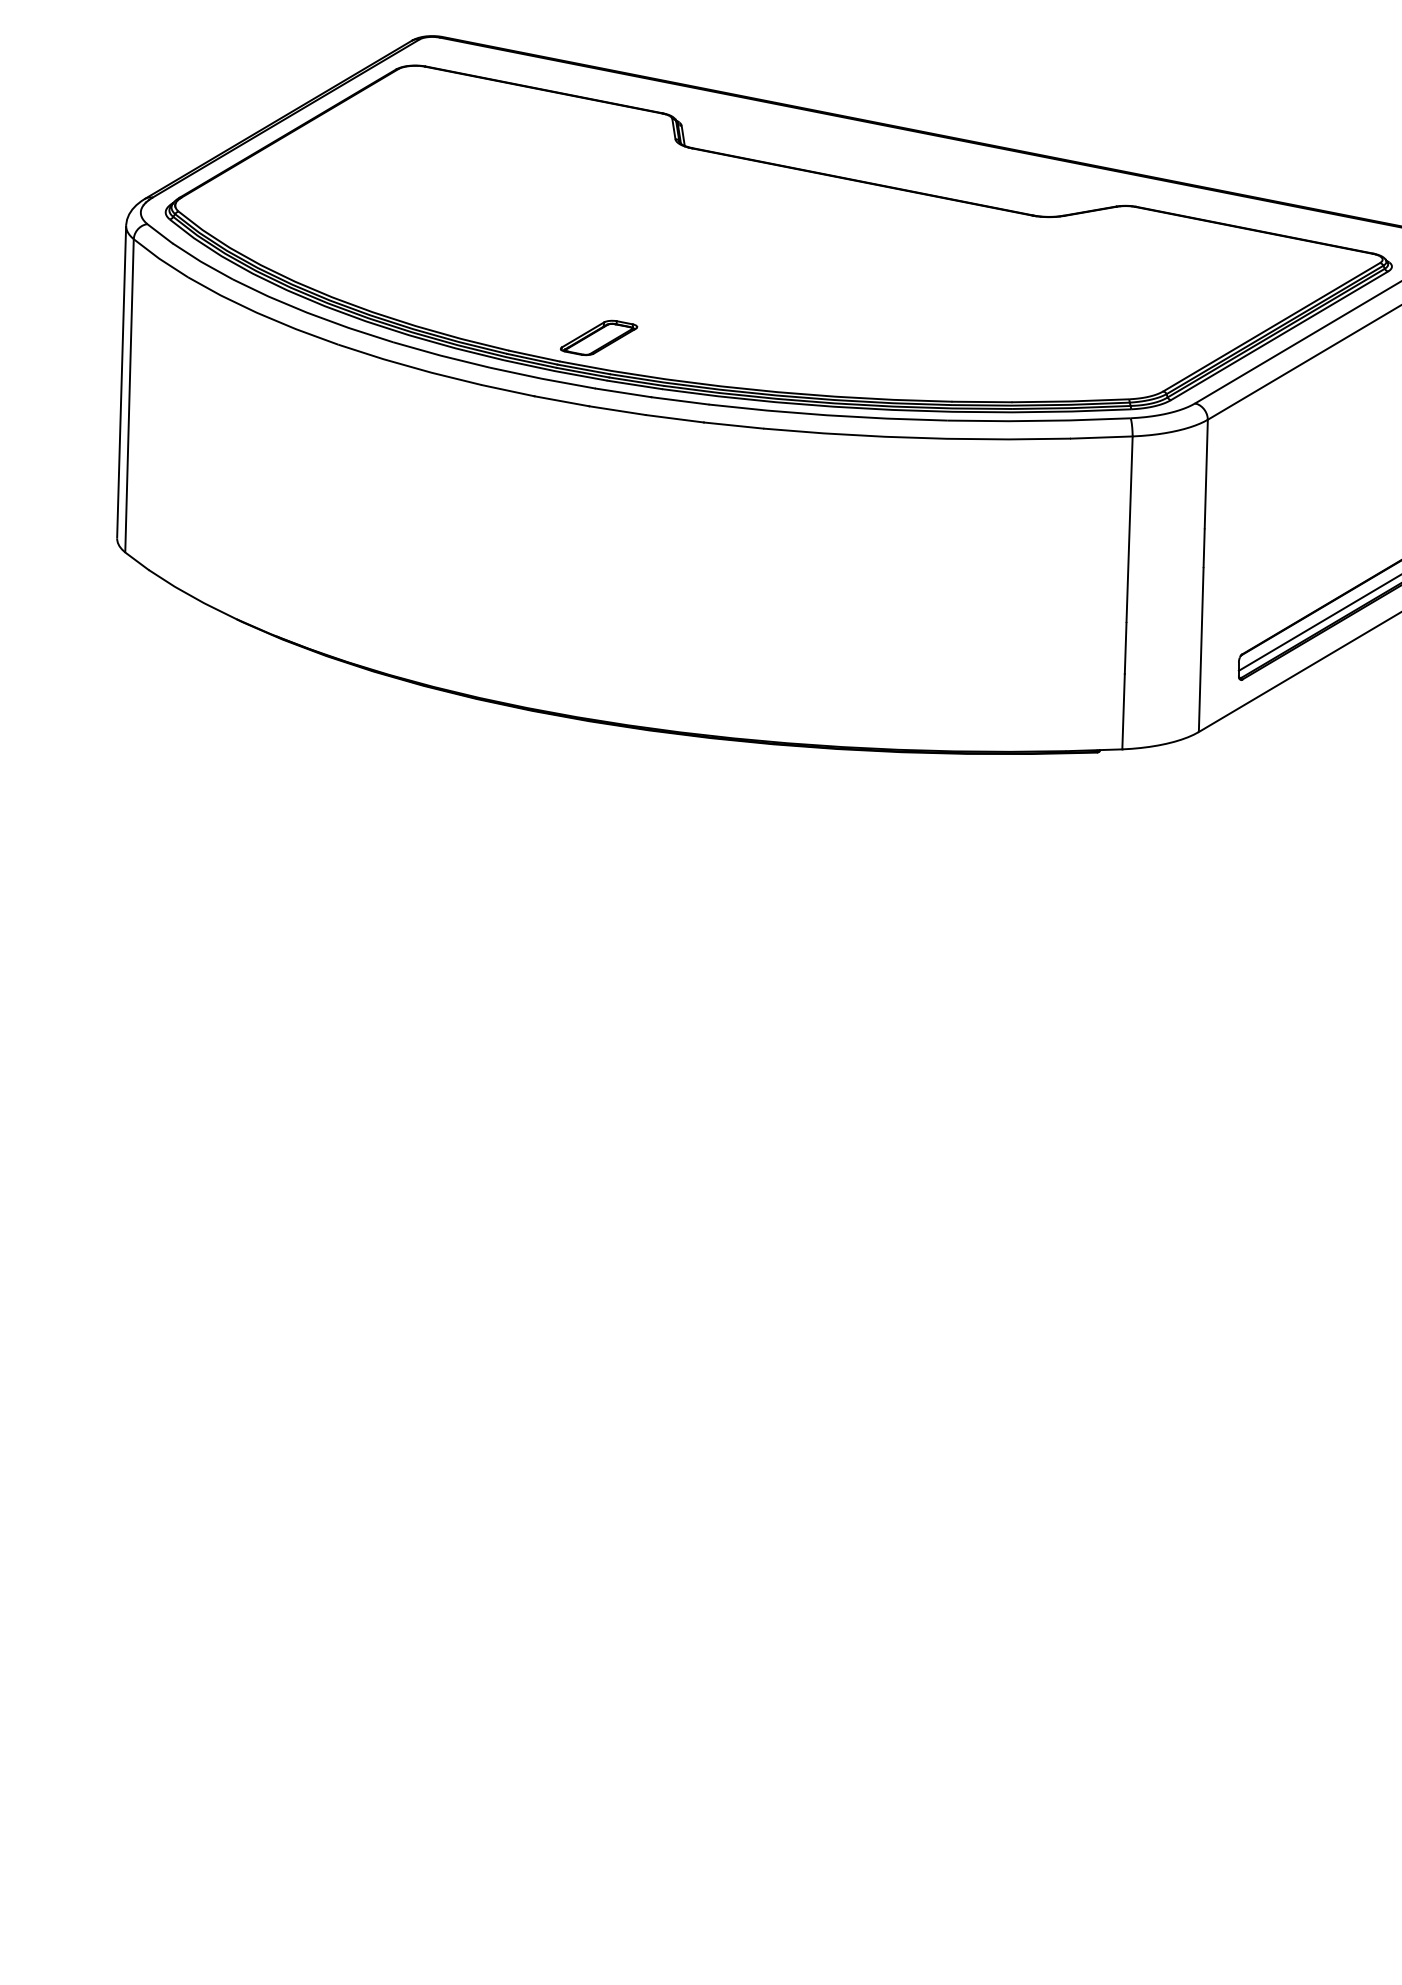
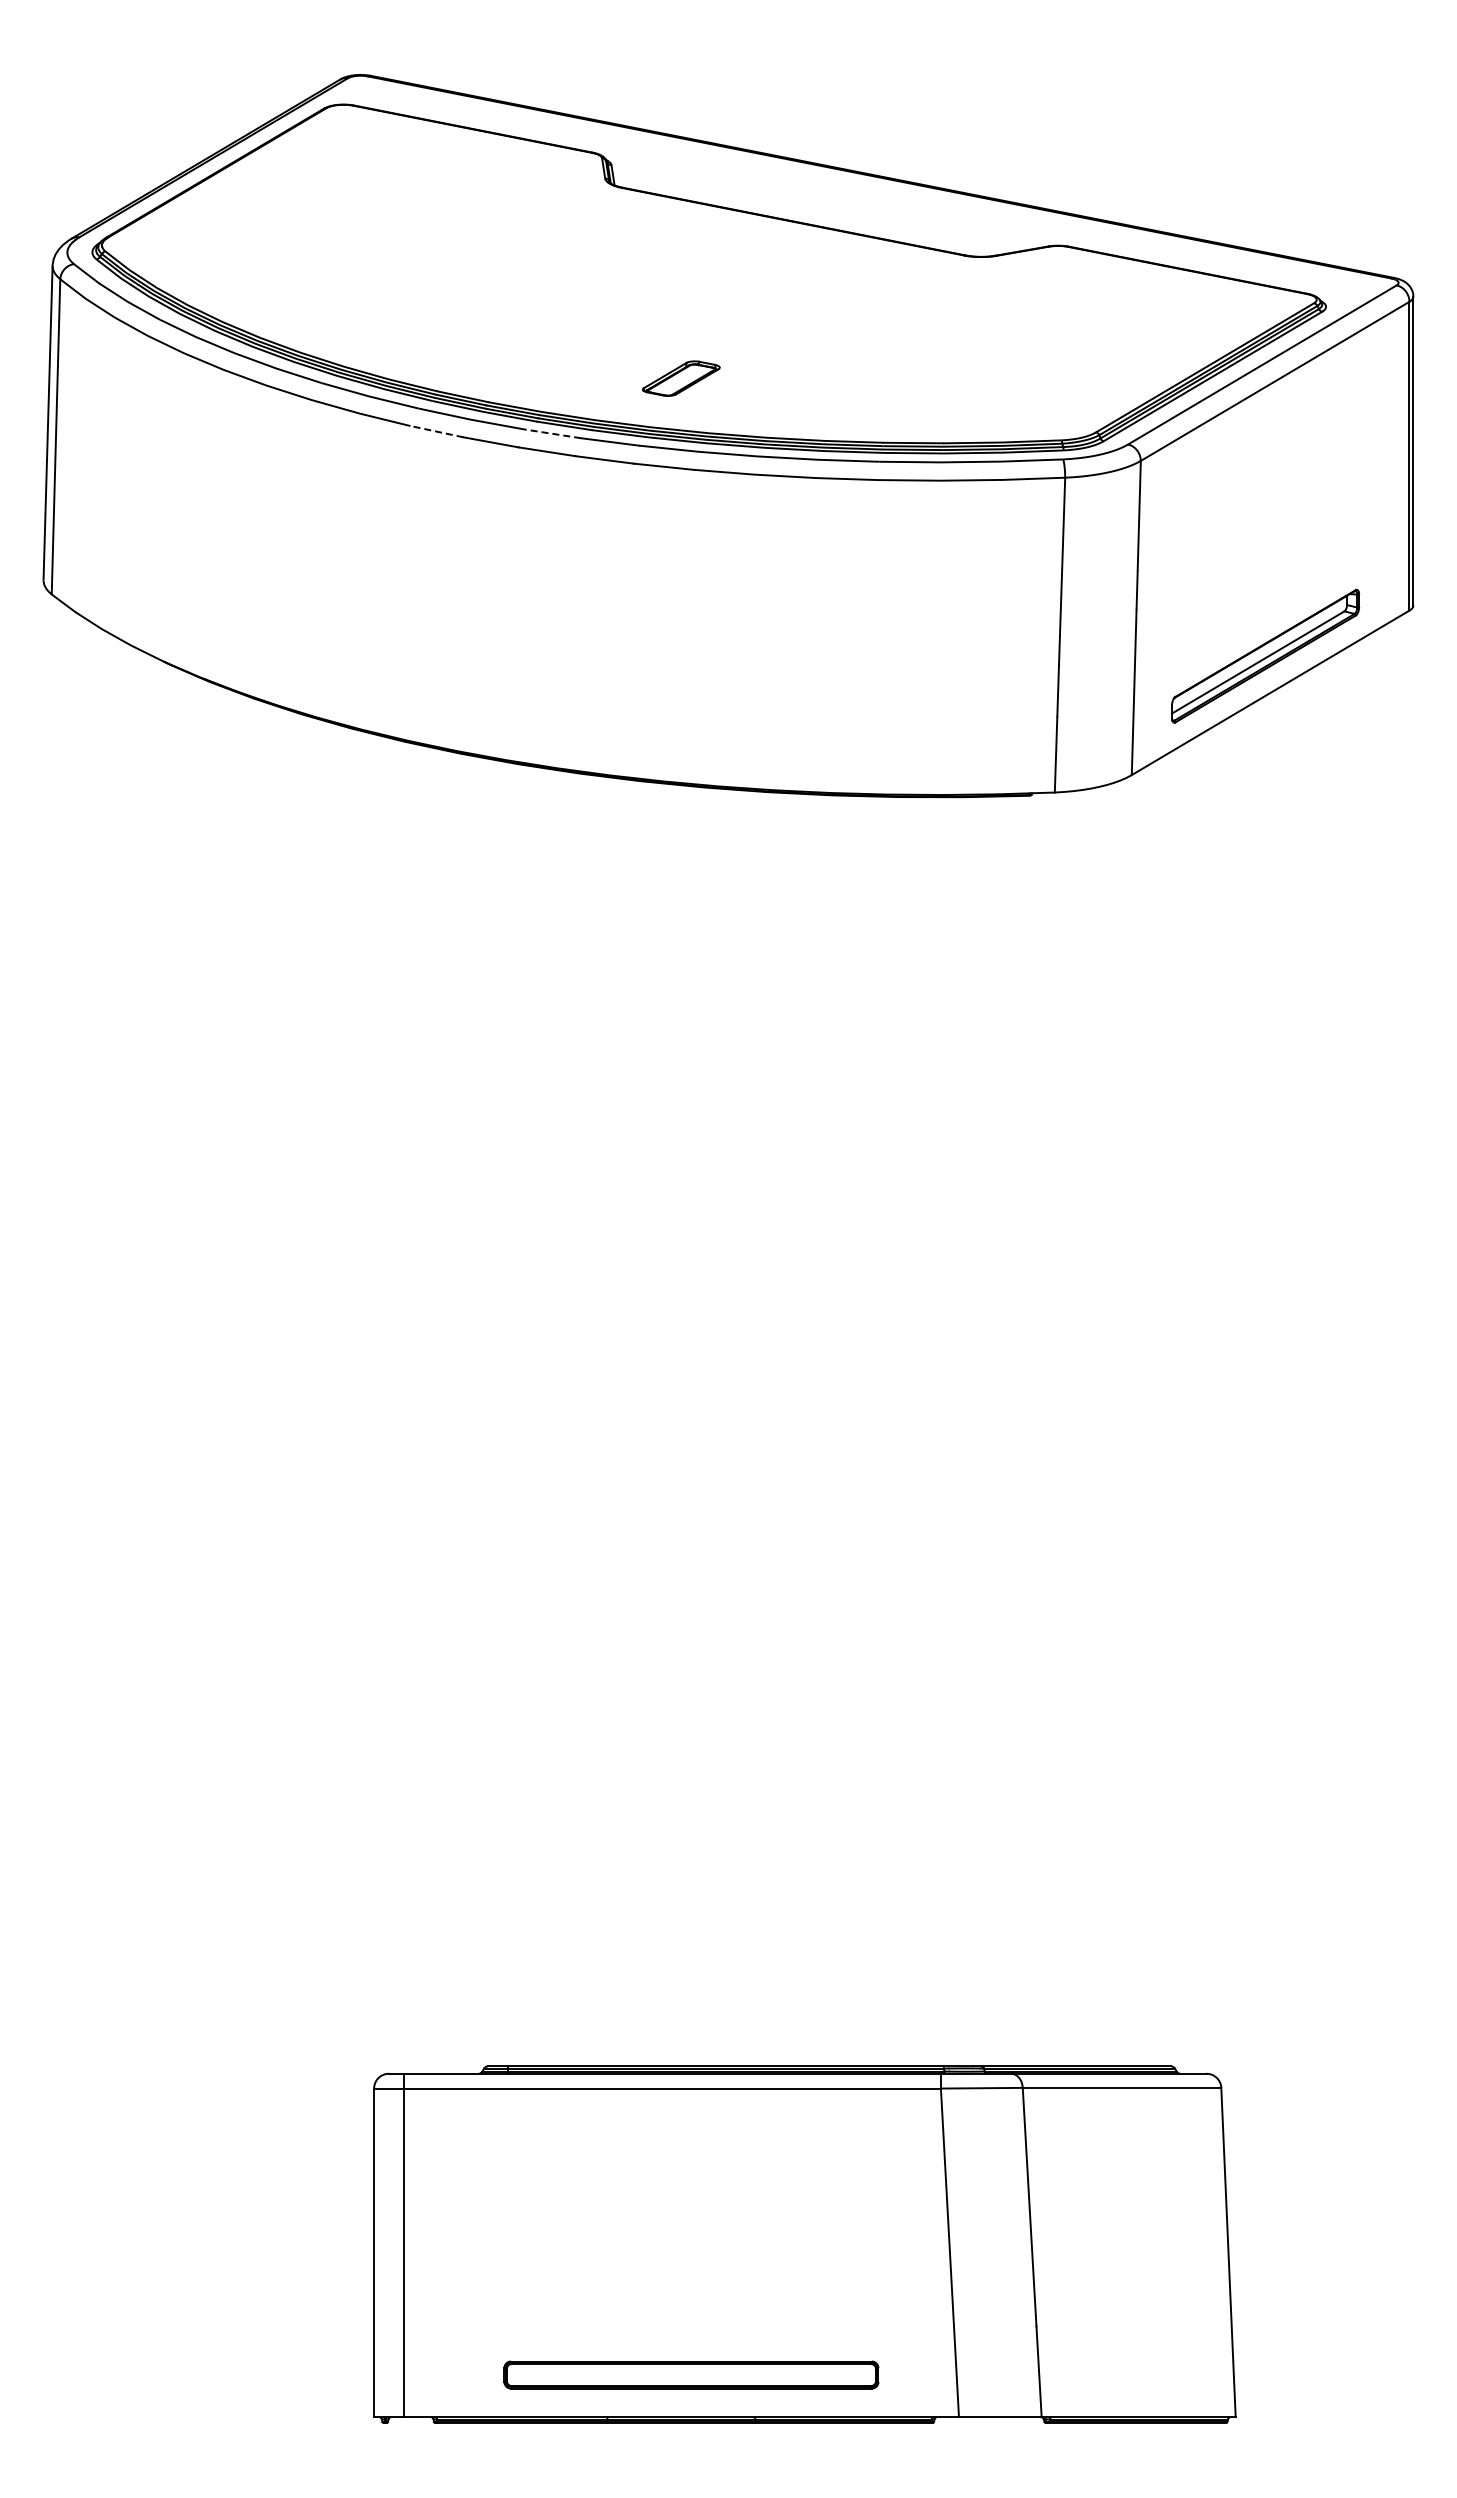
part: (599, 337) -> (681, 378), moved
line: (507, 390) -> (436, 431), solid -> dashed
line: (623, 392) -> (552, 433), solid -> dashed

